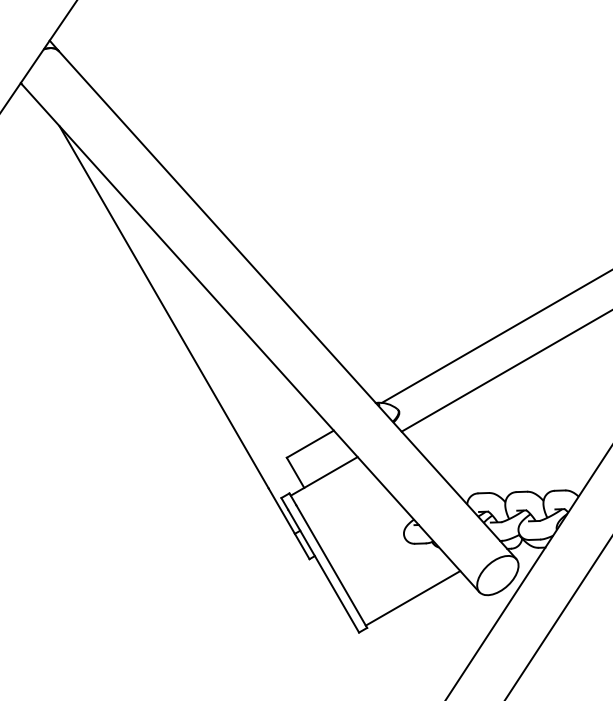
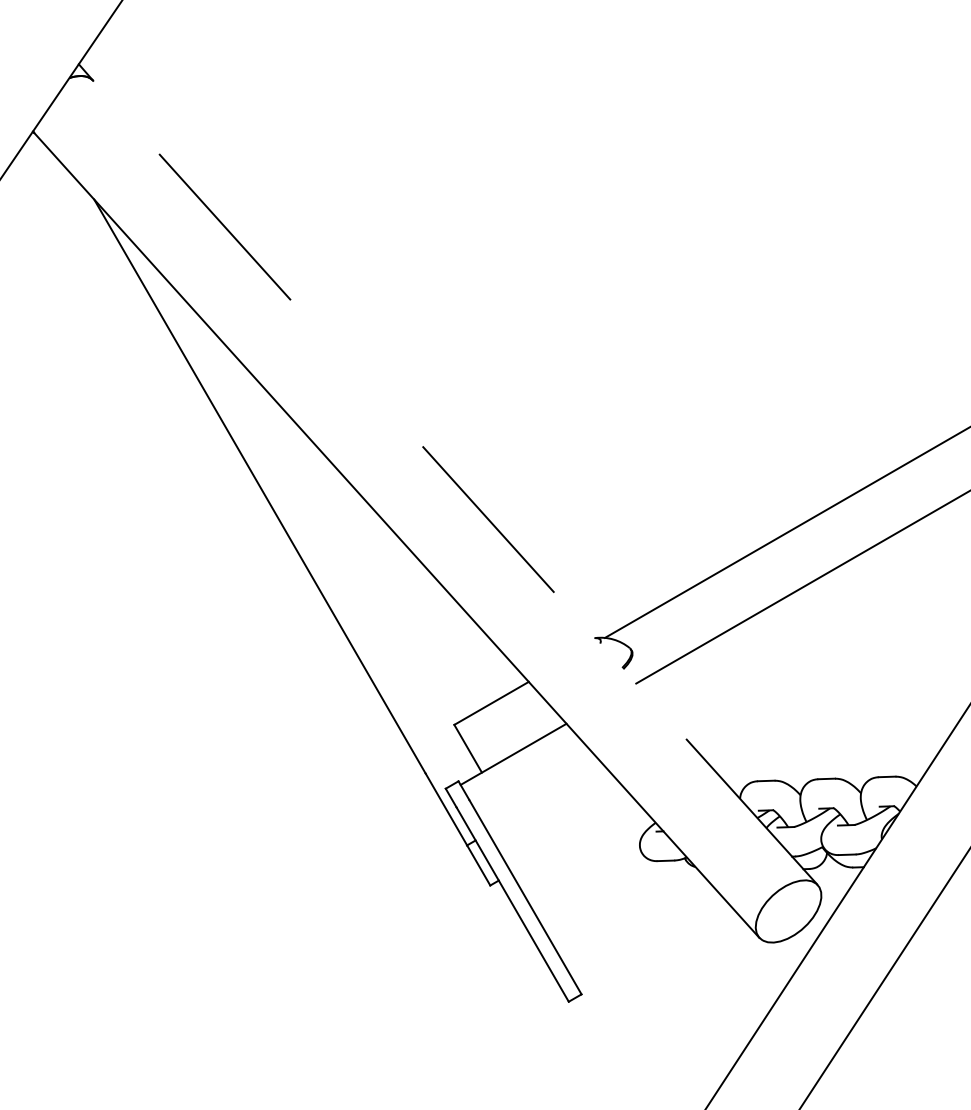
line: (287, 305) -> (455, 483), solid -> dashed
line: (412, 598) -> (653, 947), removed

